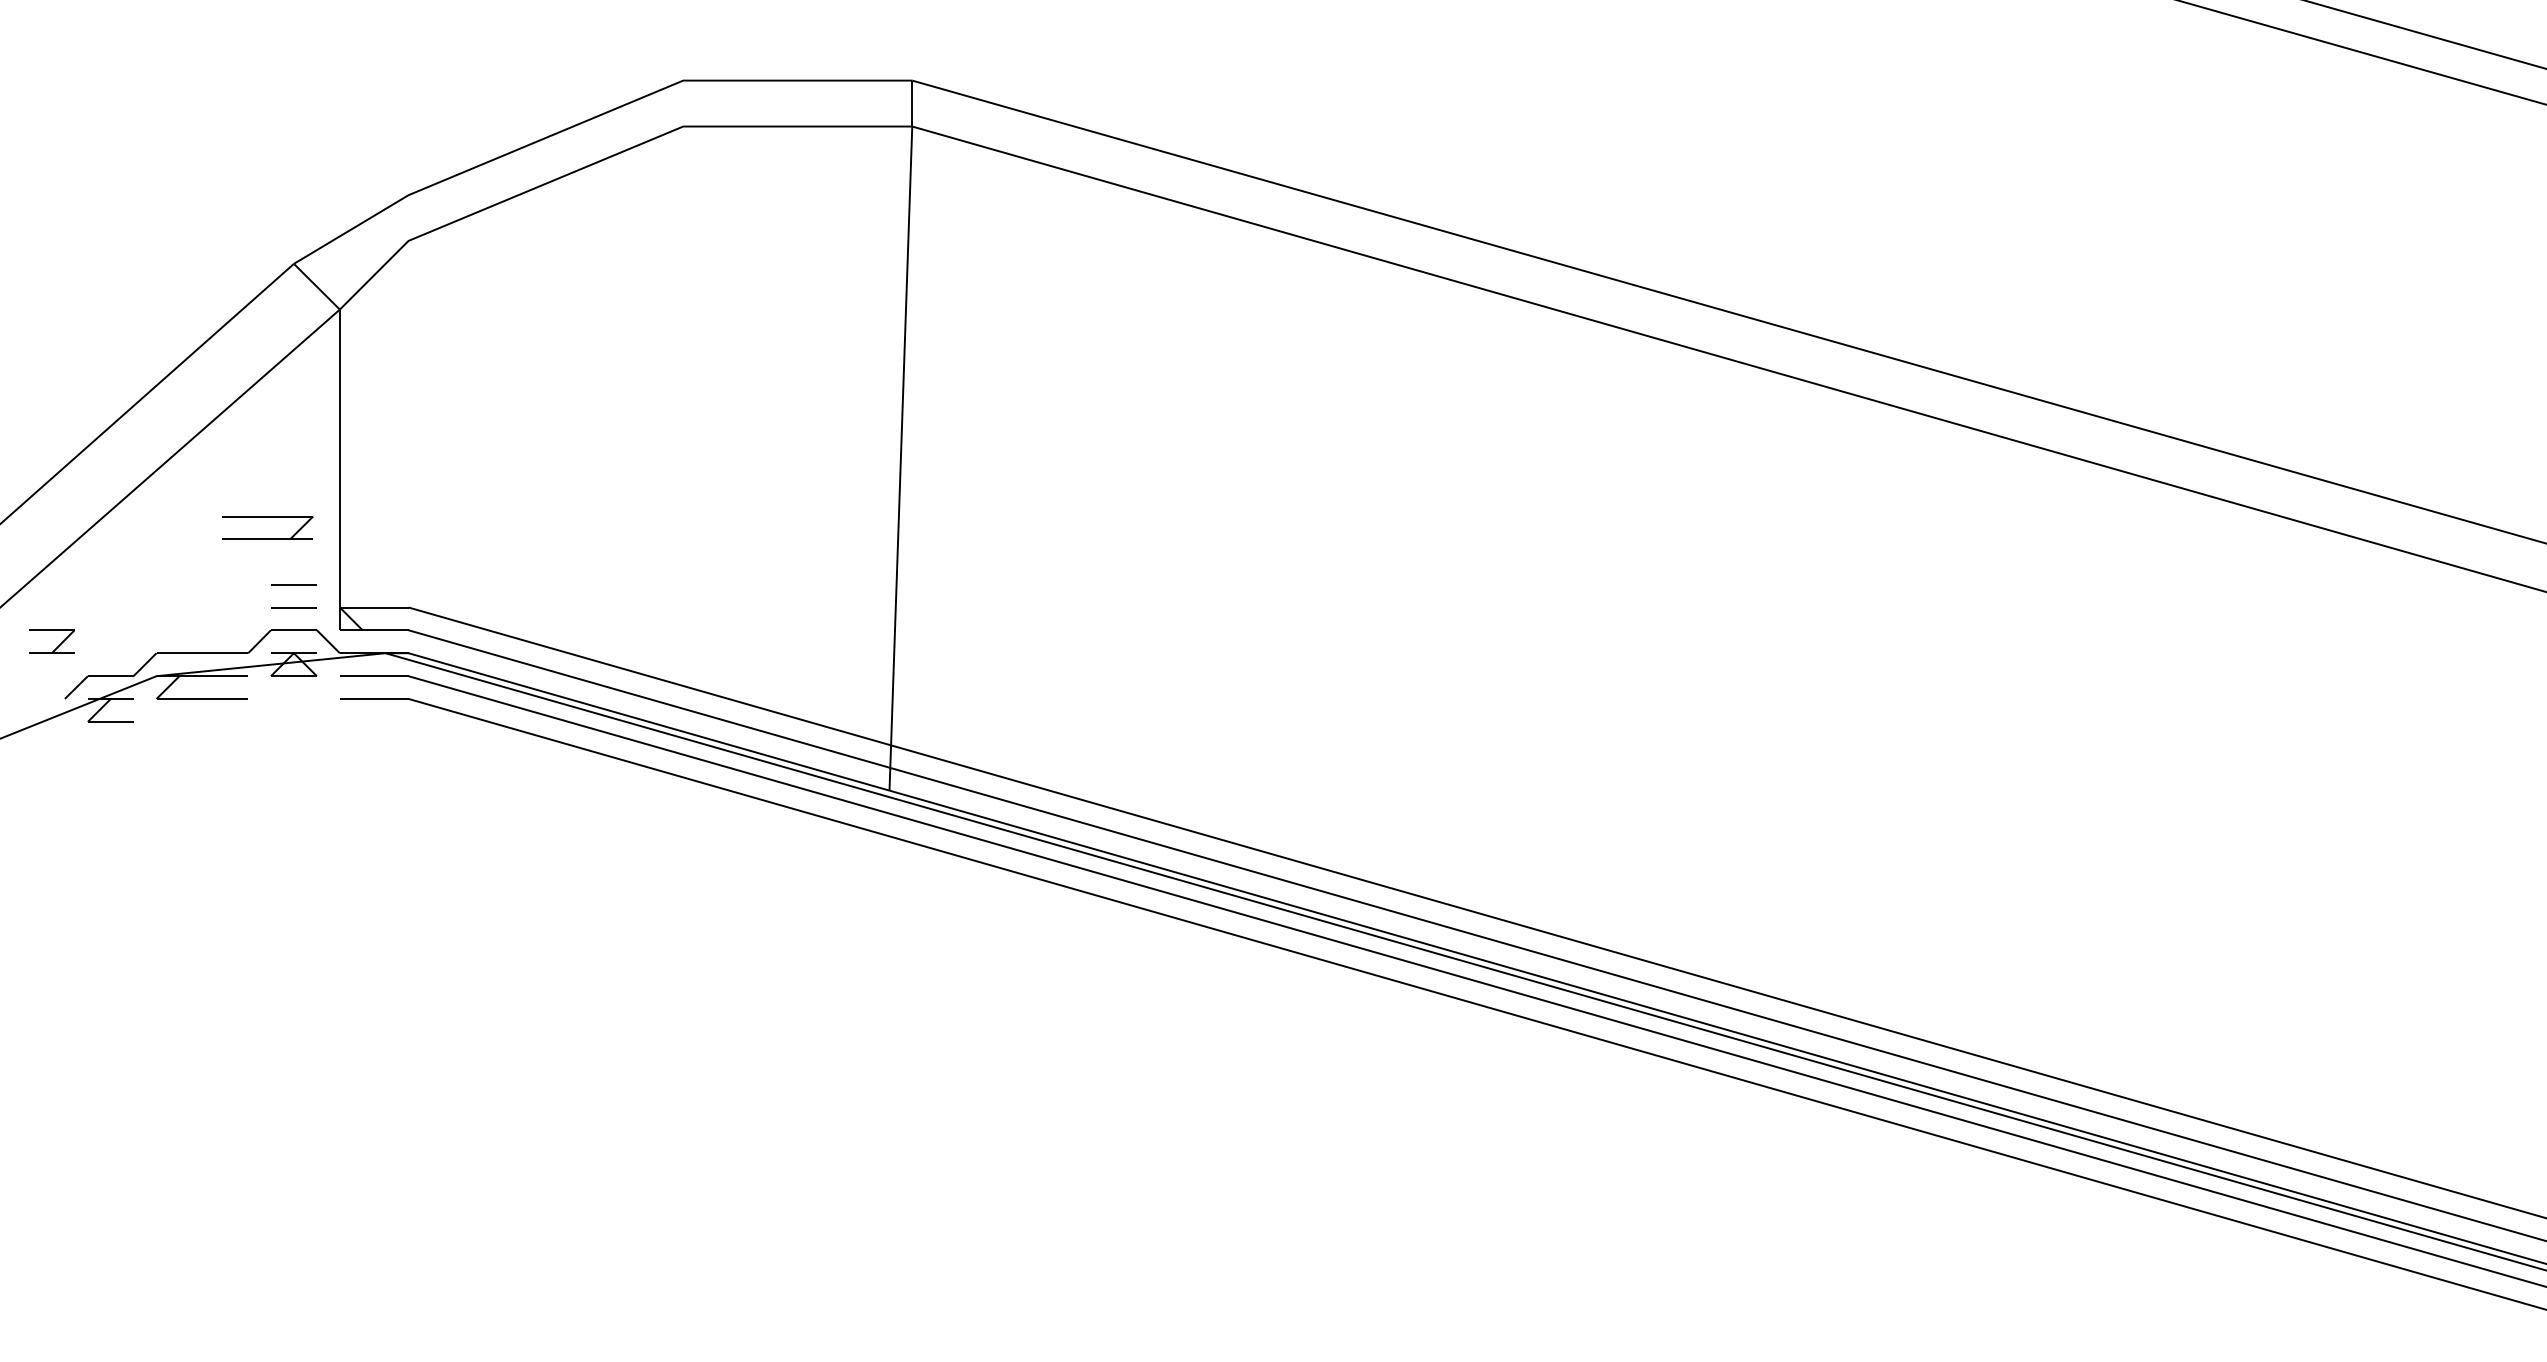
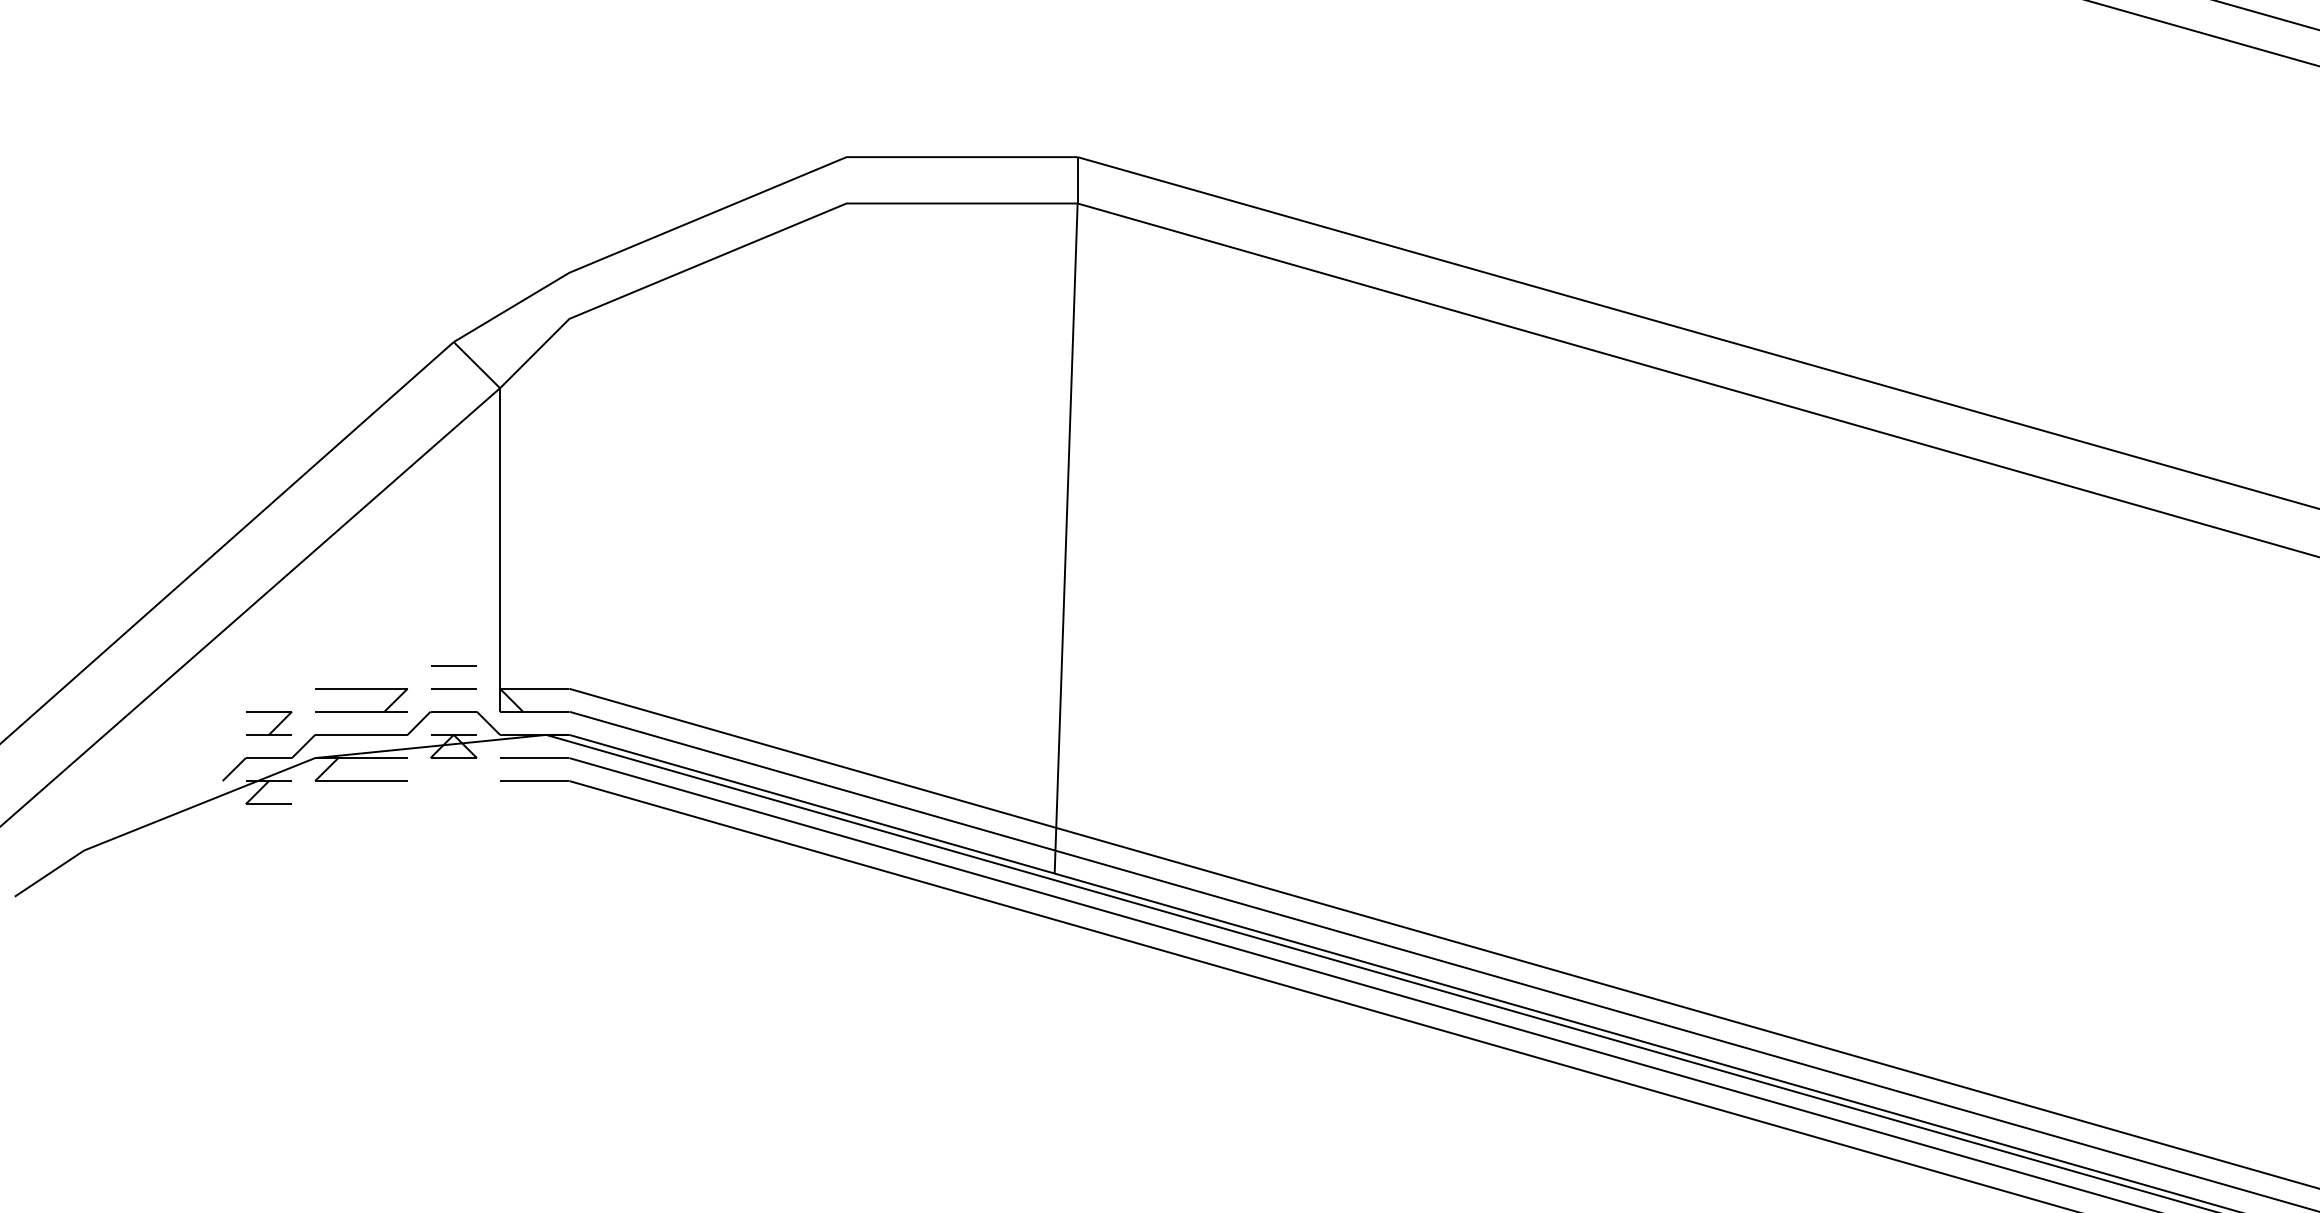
part: (267, 517) -> (361, 689), moved
part: (57, 646) -> (274, 728), moved

